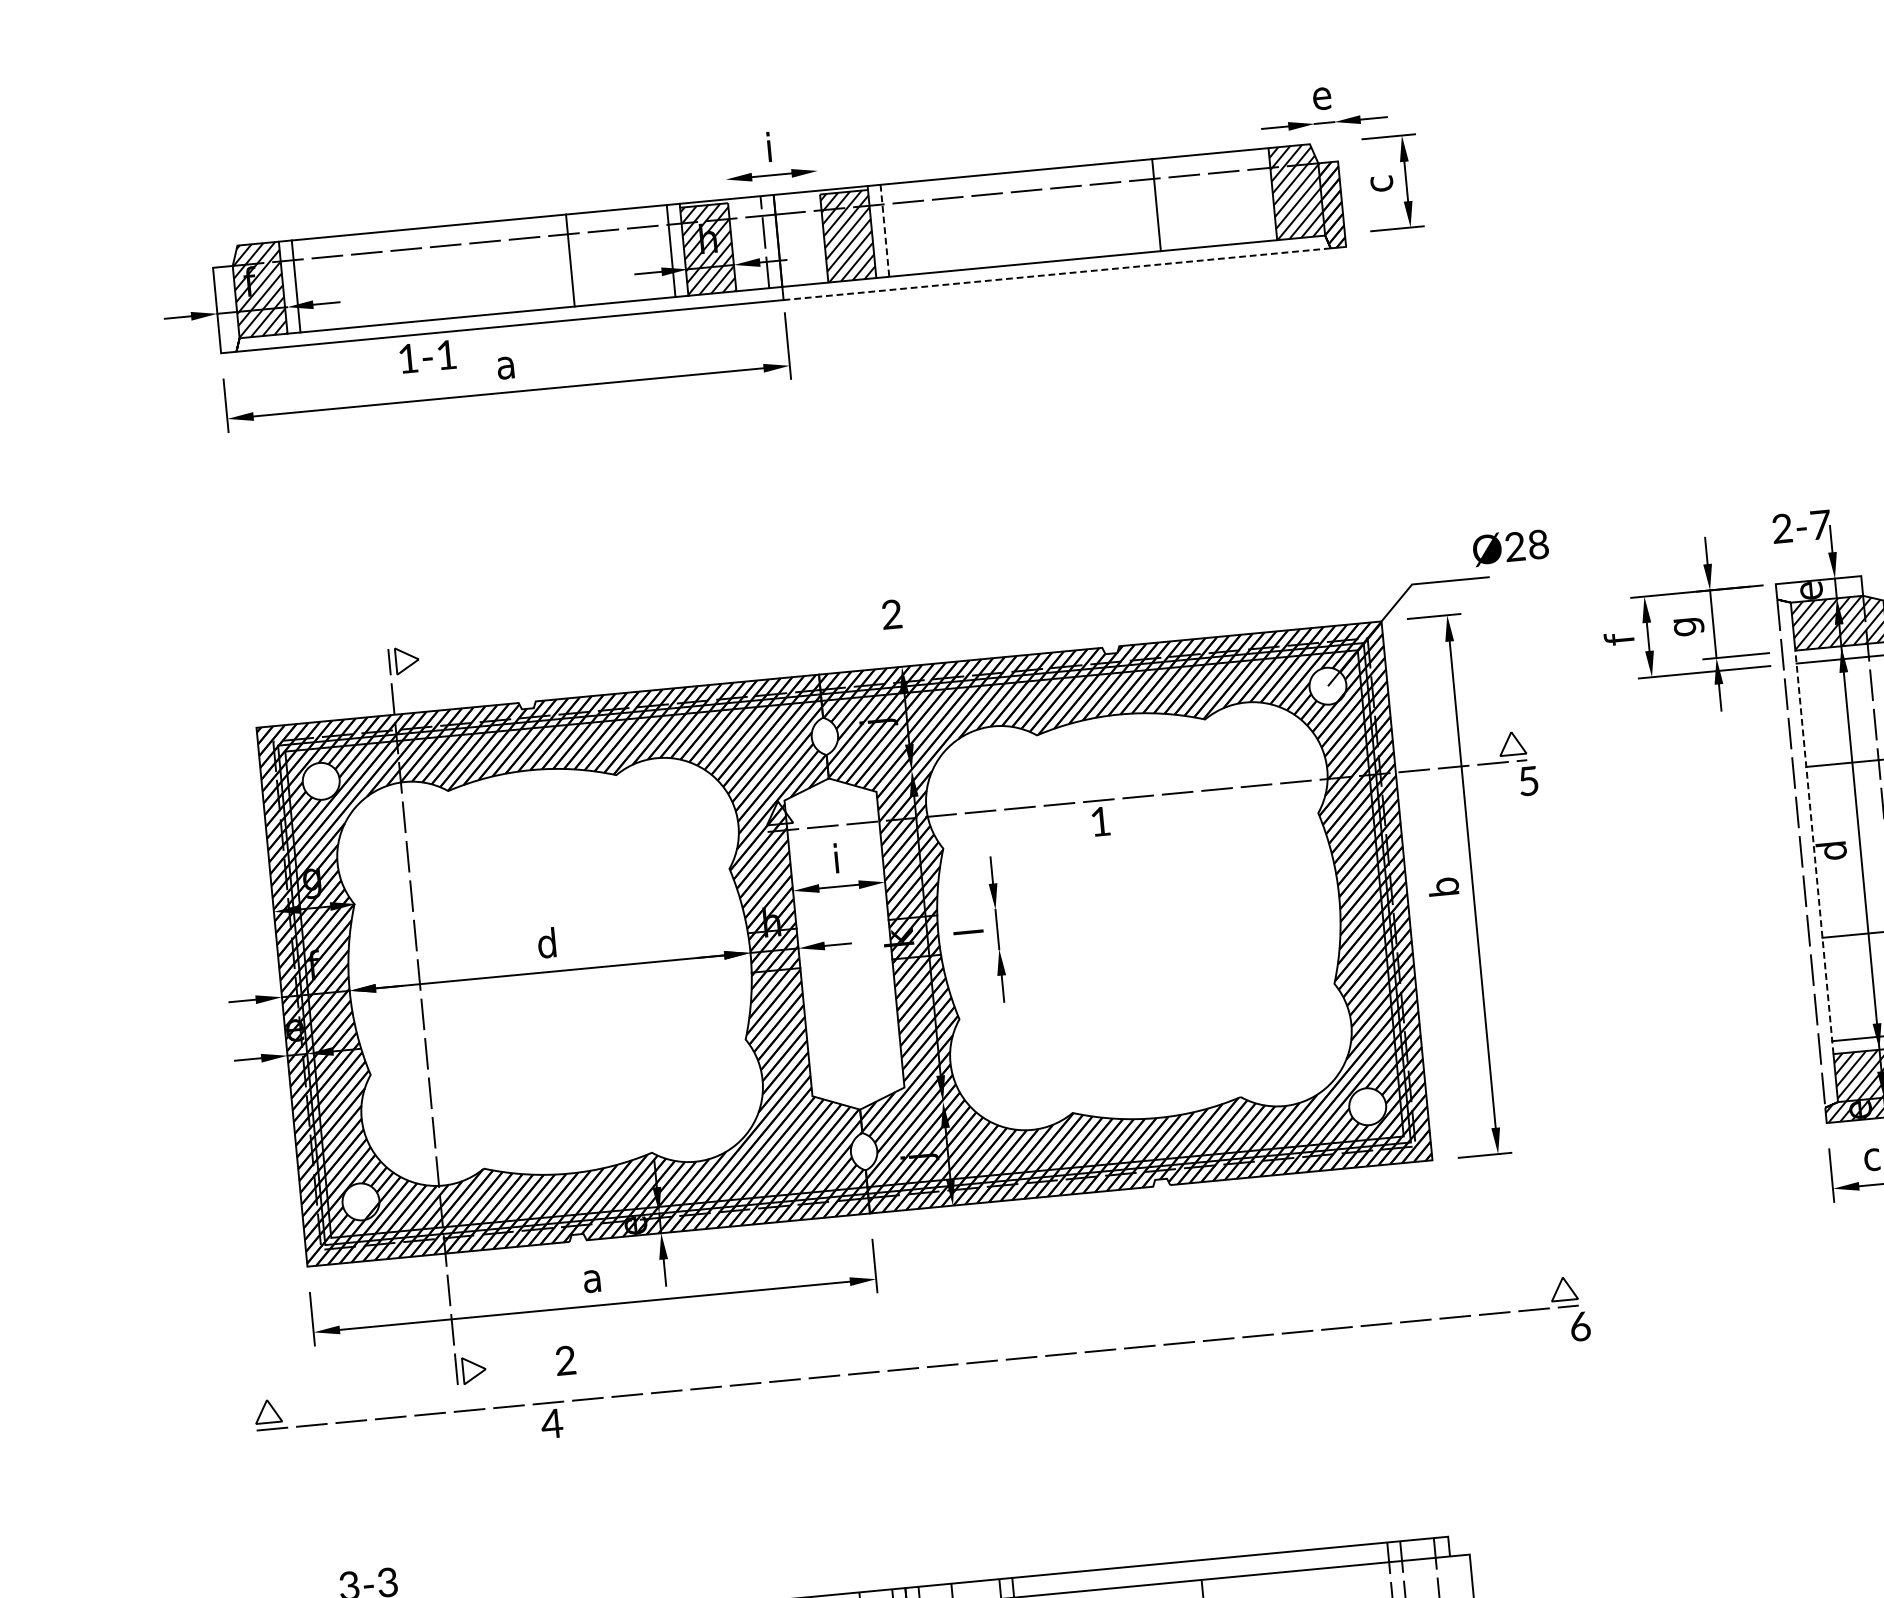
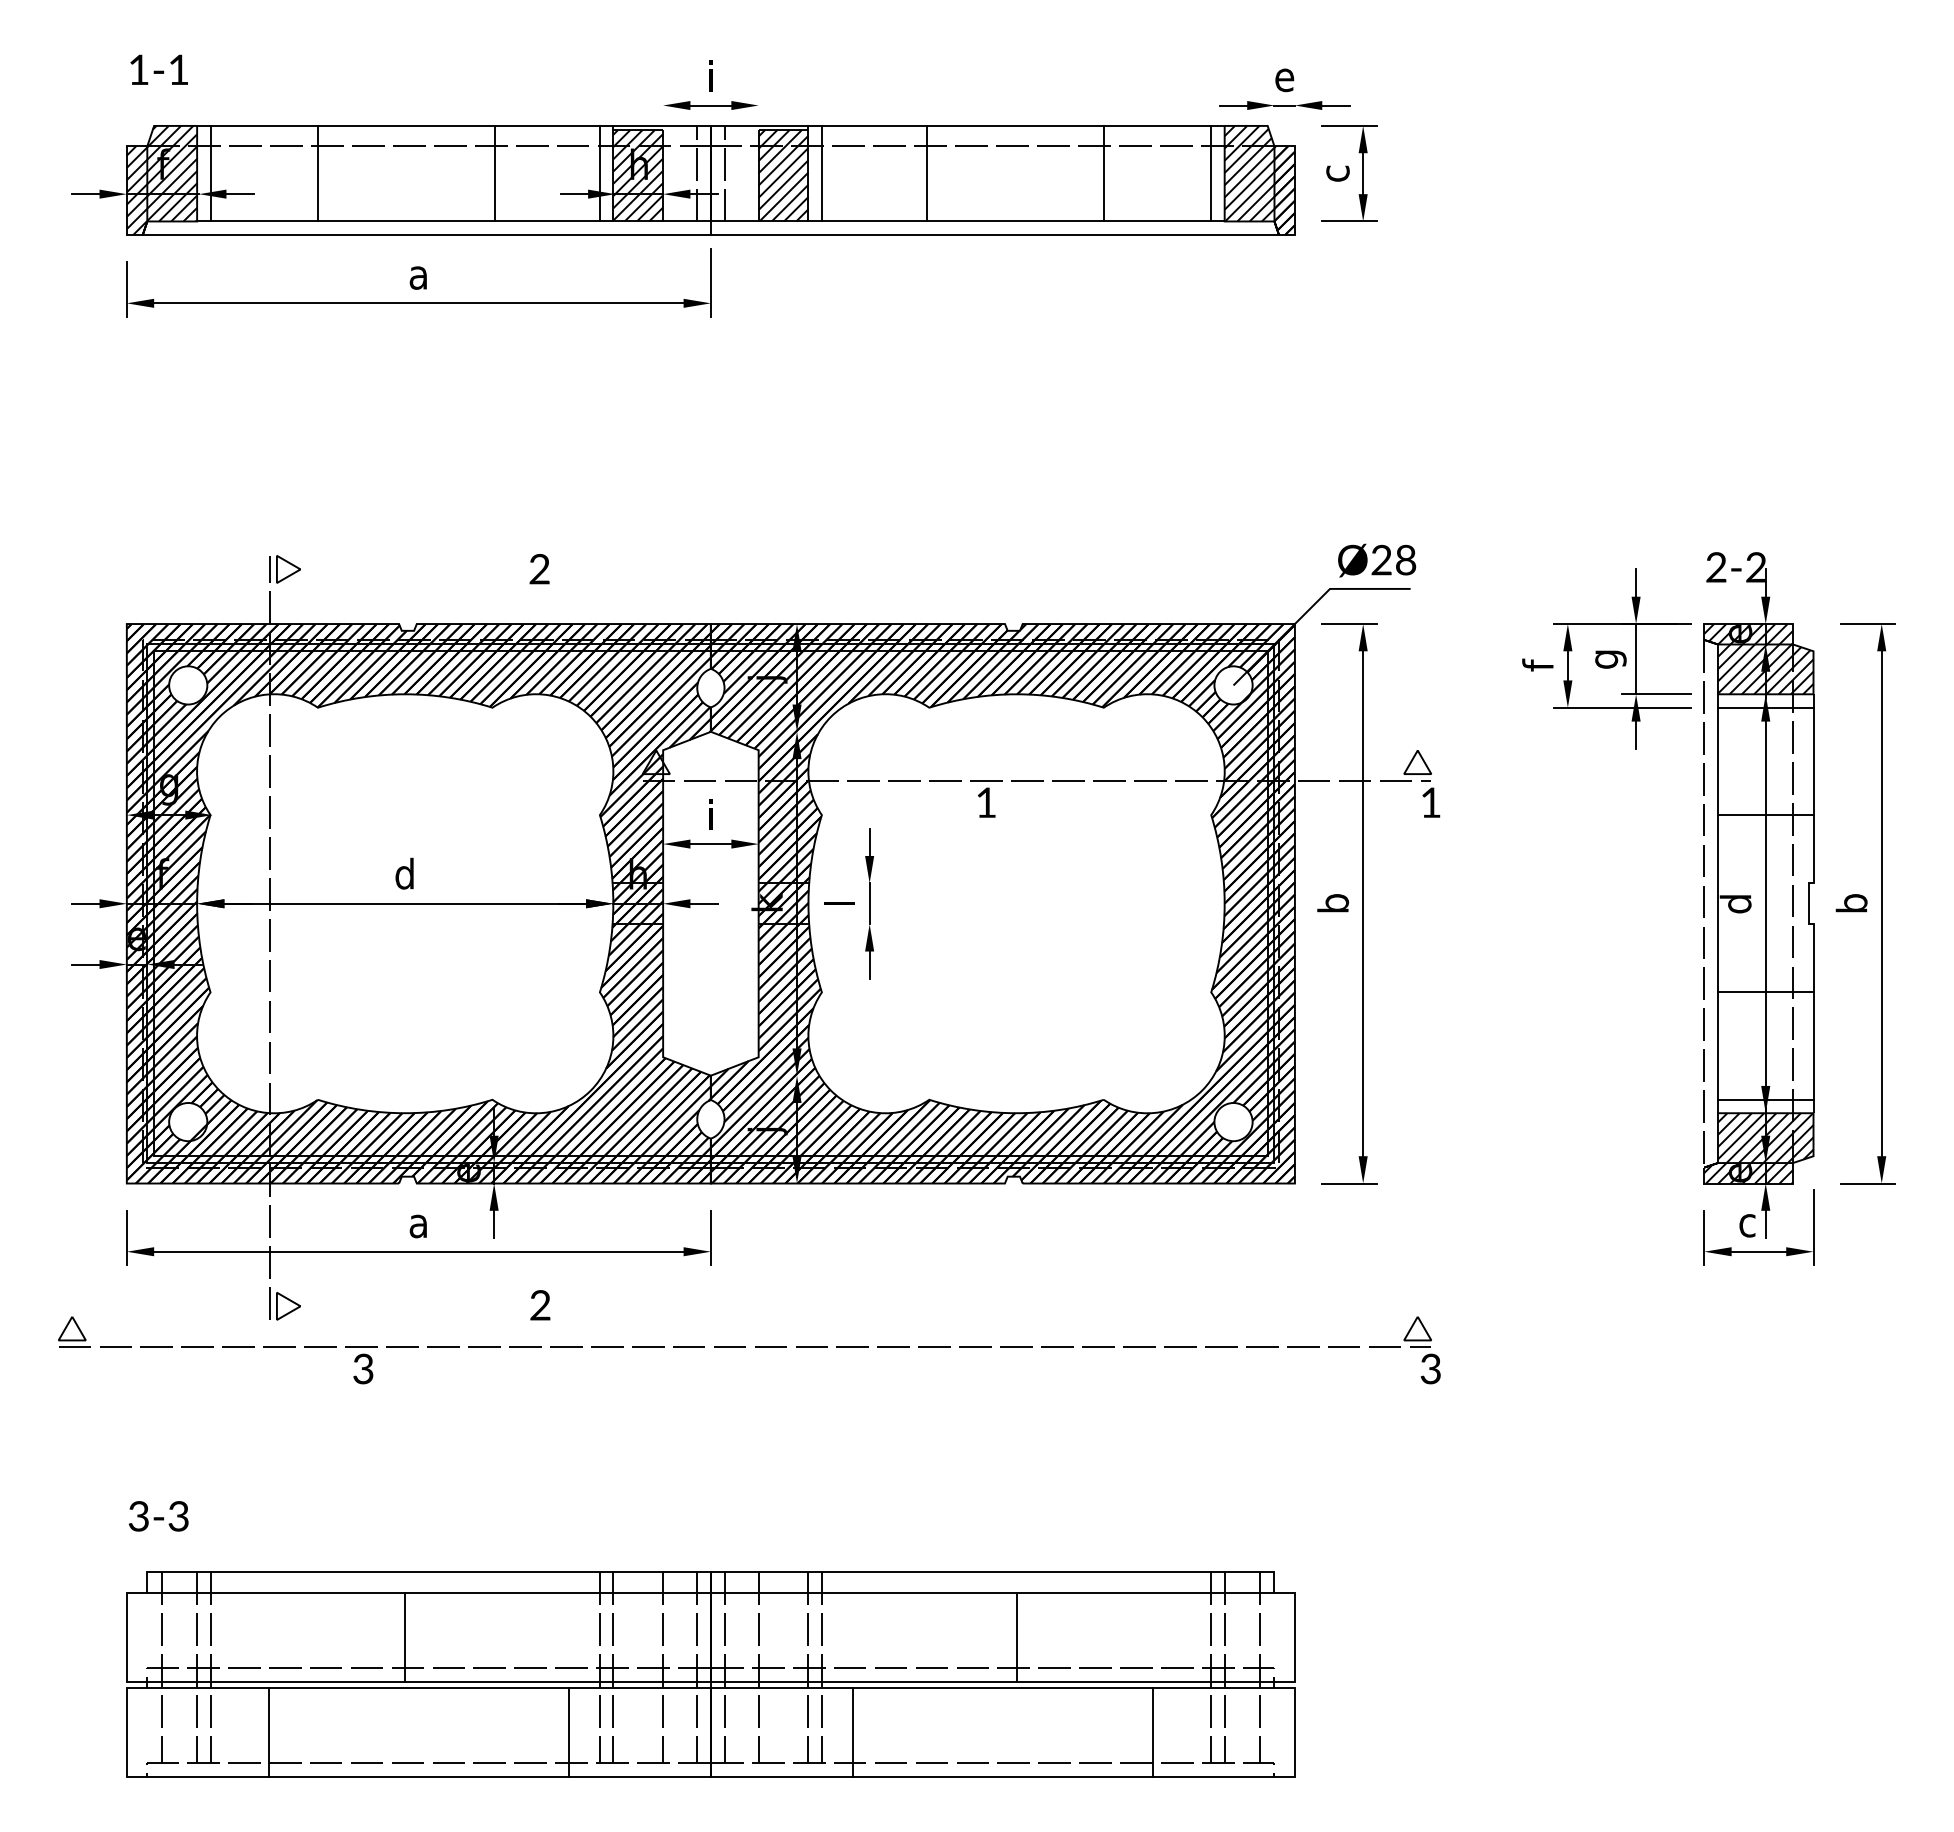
line: (1260, 195) -> (1211, 173), added
line: (985, 221) -> (926, 173), added
line: (884, 230) -> (821, 173), dashed -> solid
line: (791, 239) -> (724, 173), added
line: (1057, 274) -> (995, 235), dashed -> solid
line: (399, 276) -> (317, 173), added
hatch: (226, 309) -> (136, 190), added
text: (427, 356) -> (158, 69), moved
text: (1820, 525) -> (1756, 567), 2-7 -> 2-2
text: (1511, 547) -> (1377, 560), moved
hatch: (1819, 590) -> (1748, 634), added
text: (891, 614) -> (539, 569), moved
text: (1528, 781) -> (1430, 802), 5 -> 1
line: (1813, 852) -> (1717, 903), dashed -> solid
text: (1579, 1326) -> (1430, 1368), 6 -> 3
text: (565, 1360) -> (540, 1305), moved
text: (552, 1423) -> (363, 1368), 4 -> 3

